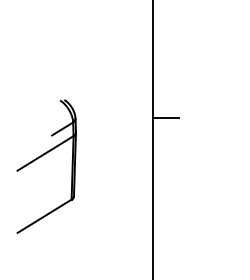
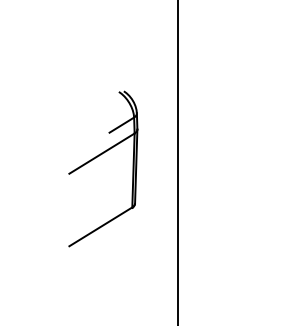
line: (166, 118) -> (193, 137), removed
part: (40, 157) -> (96, 158), moved

